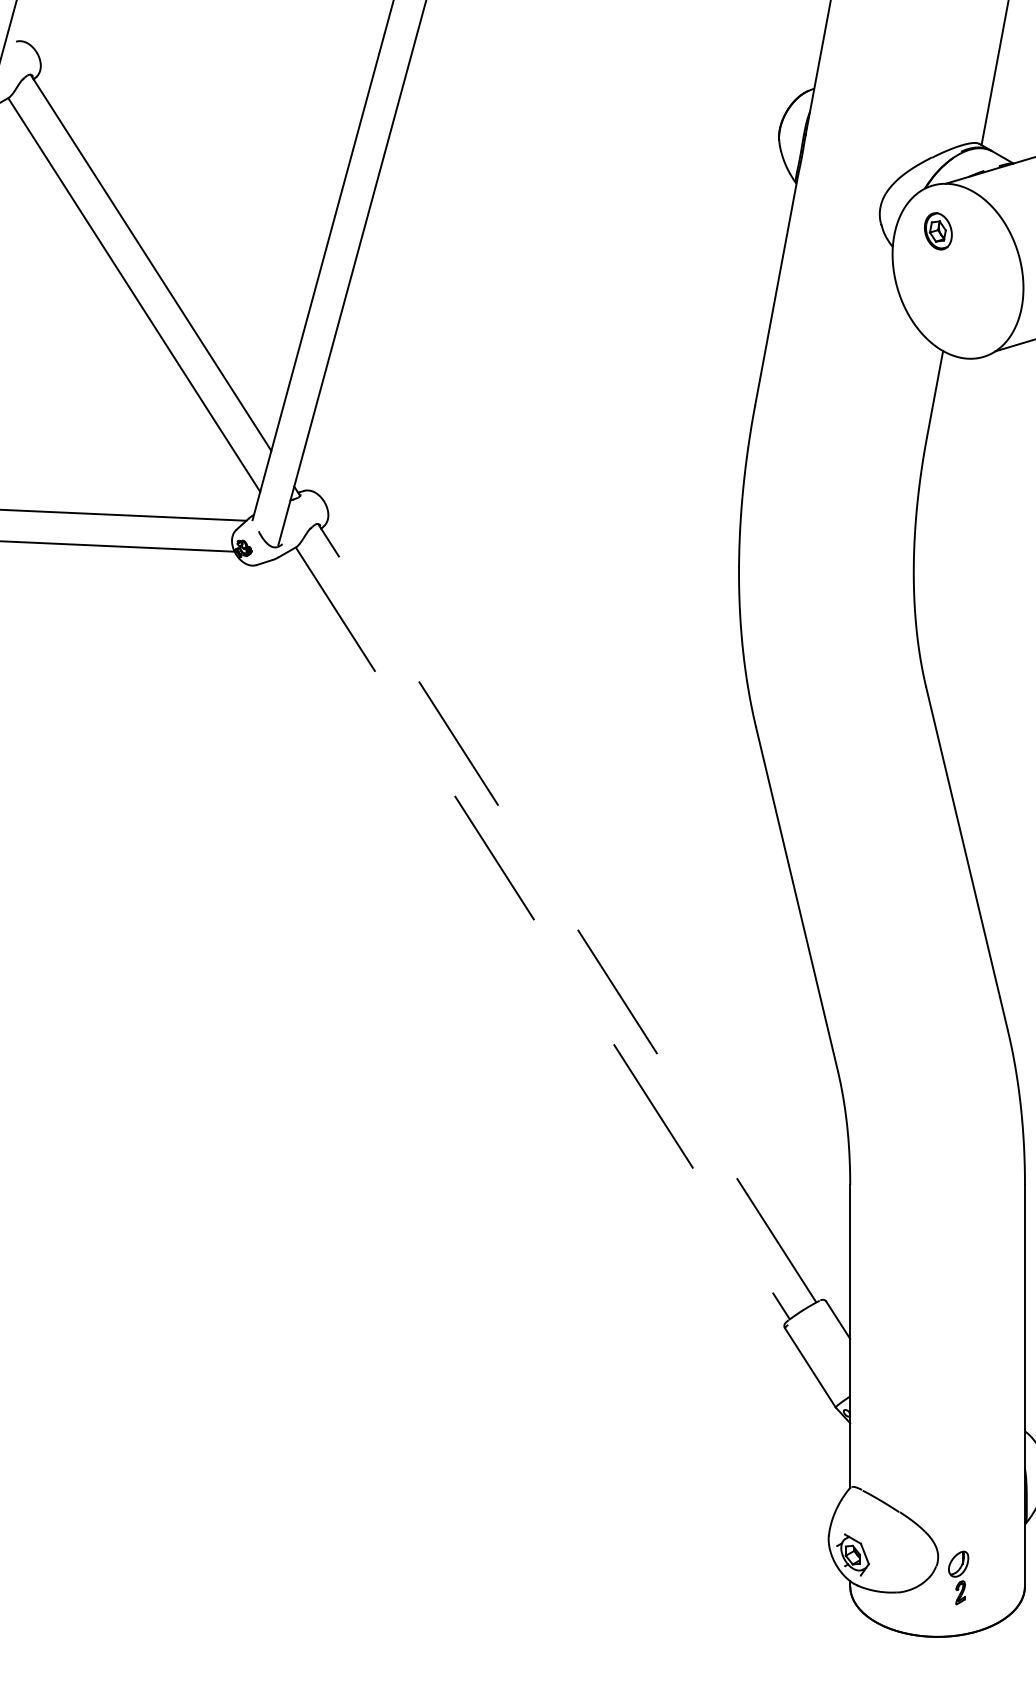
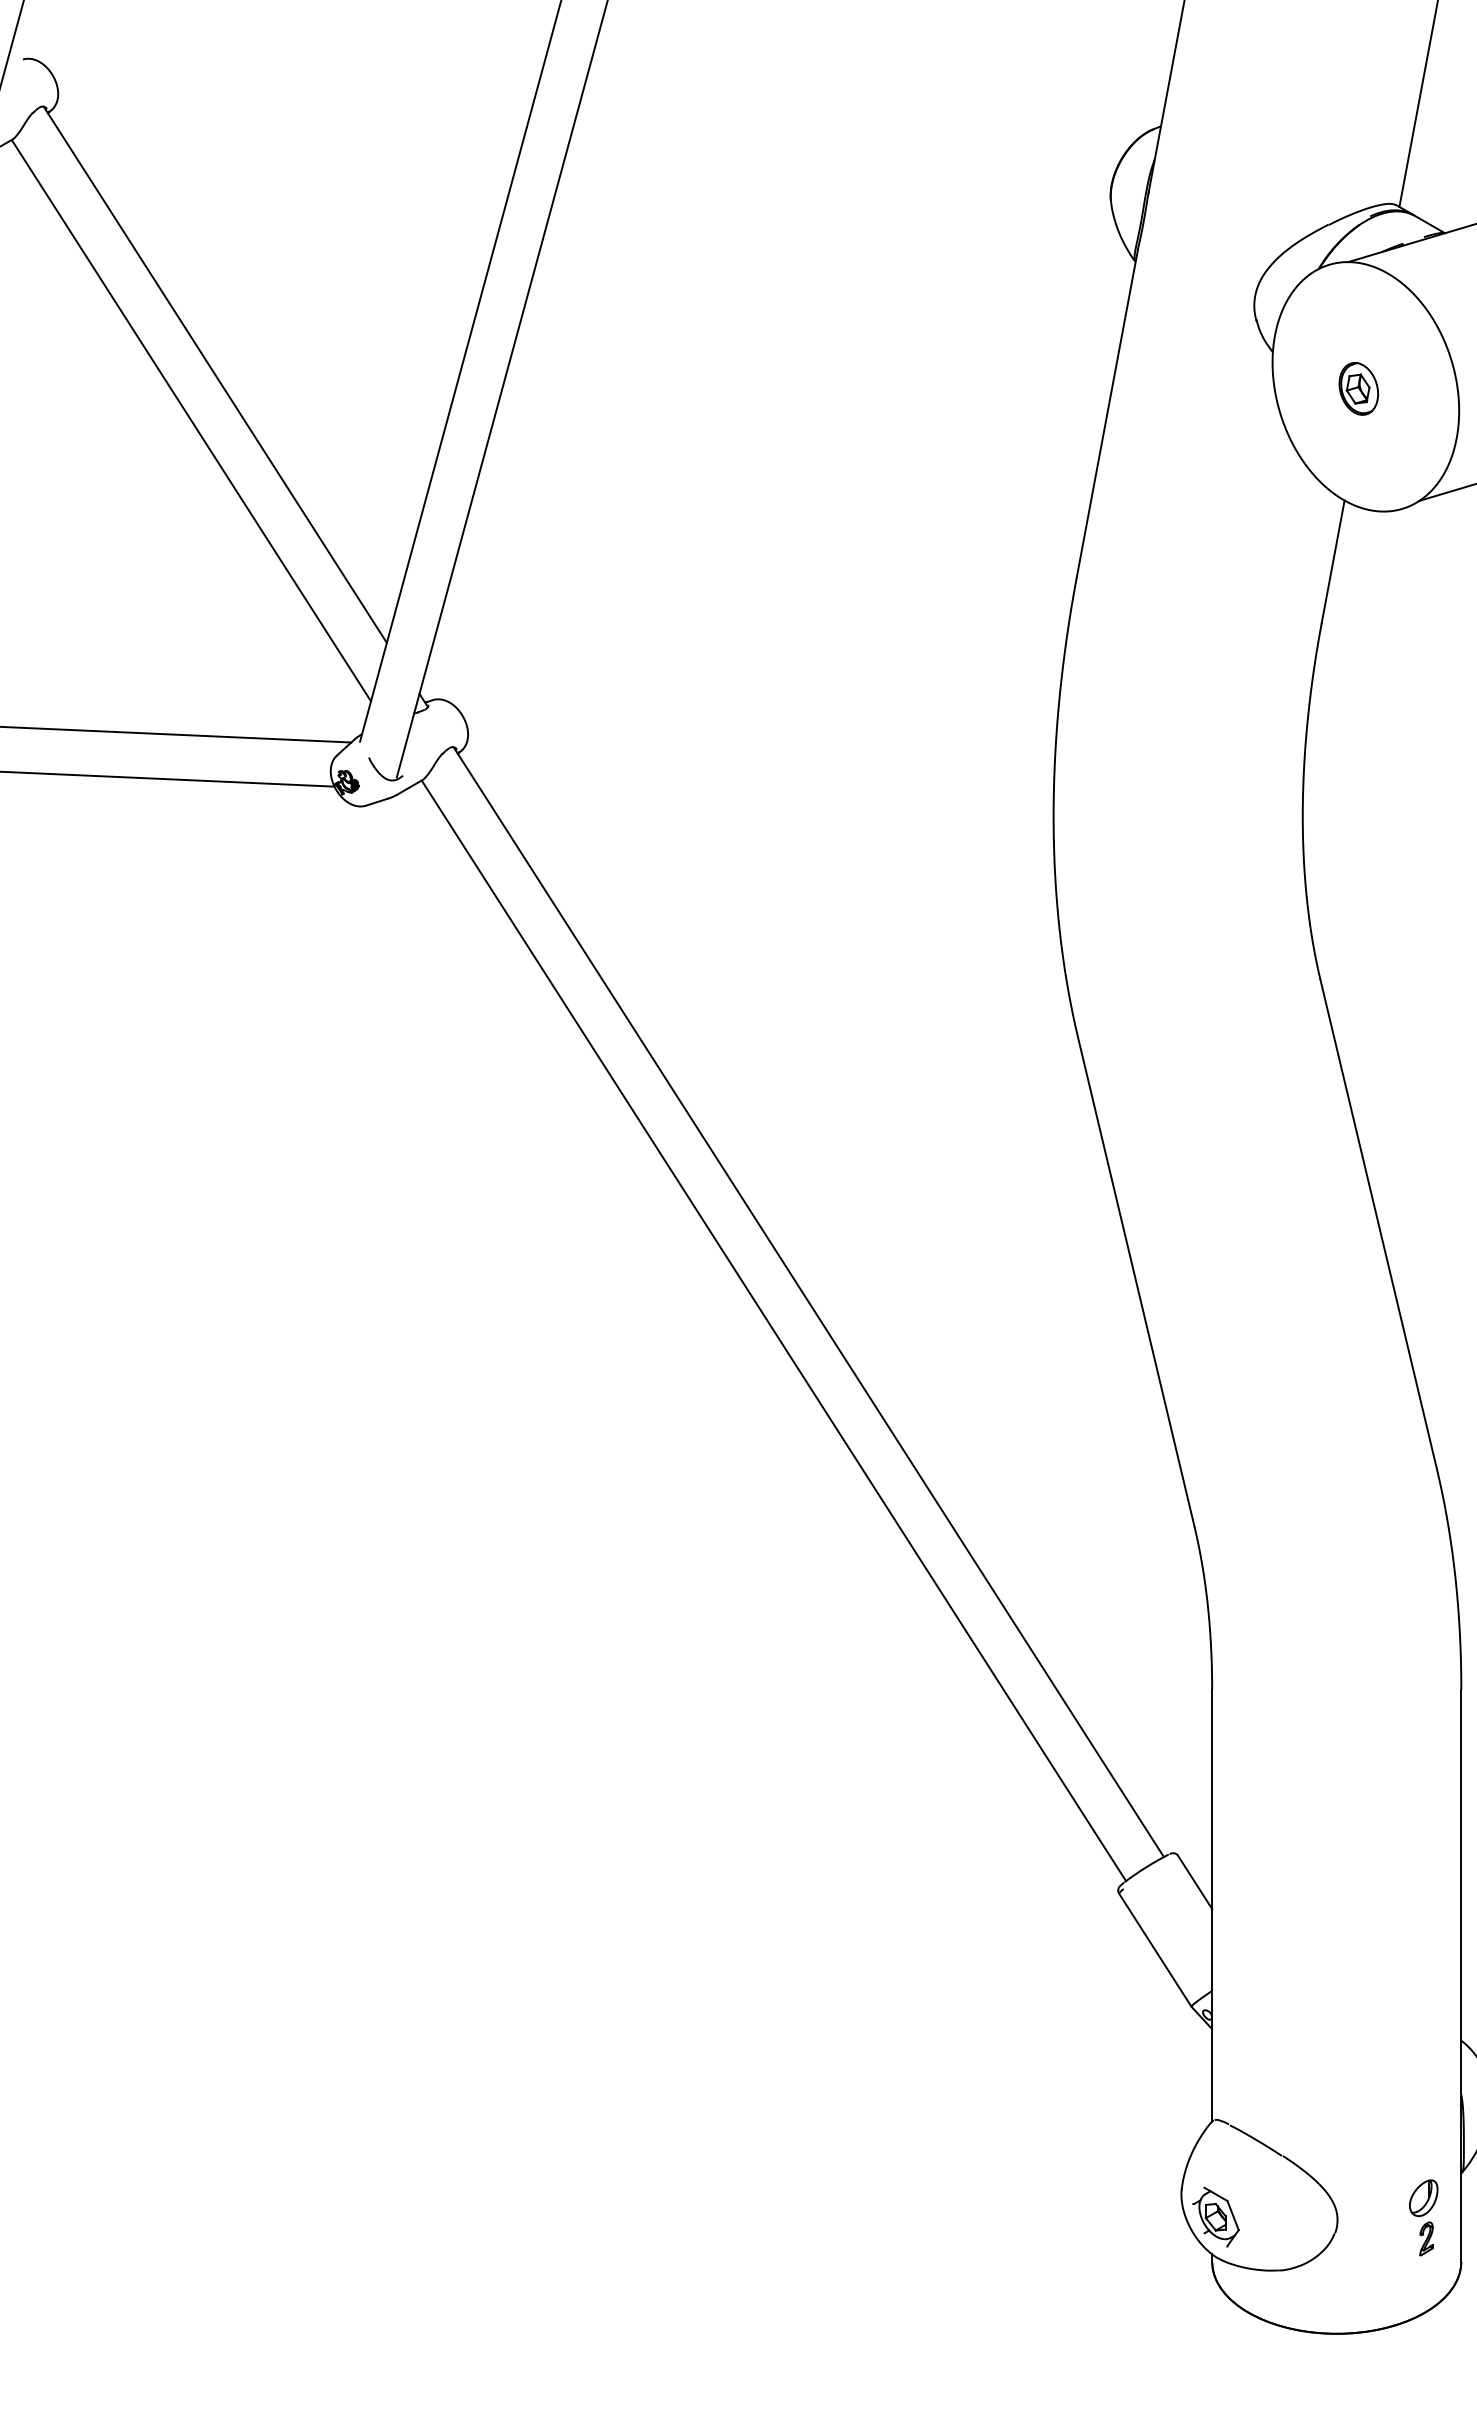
part: (938, 231) -> (1358, 388), moved
line: (567, 913) -> (808, 1302), dashed -> solid
line: (543, 933) -> (774, 1331), dashed -> solid
part: (958, 1577) -> (1423, 2217), moved

